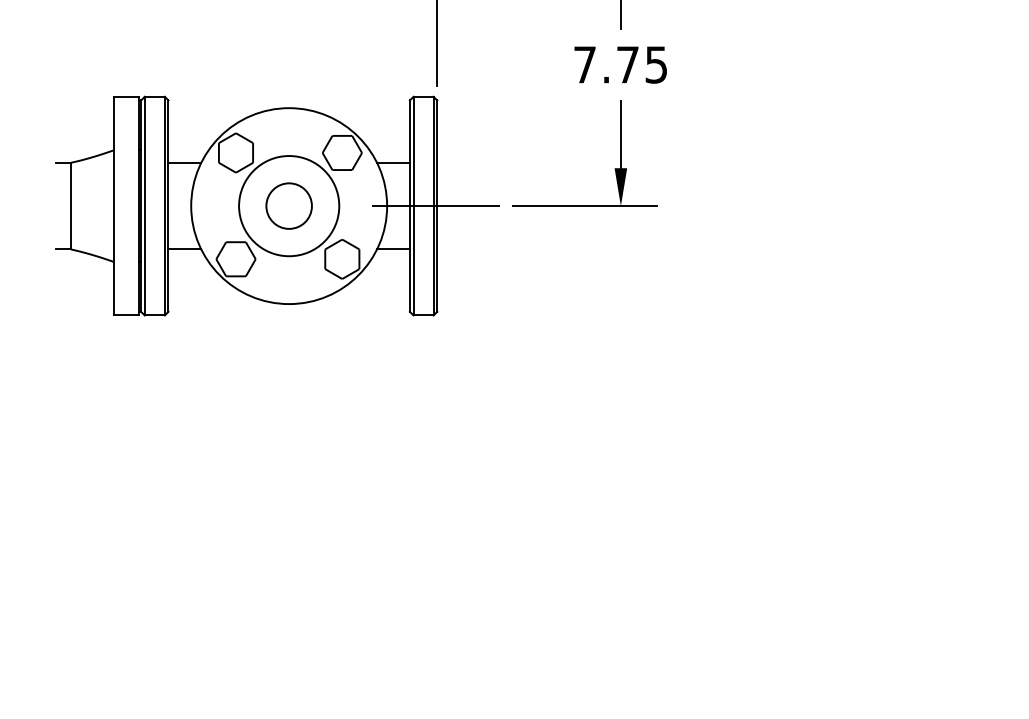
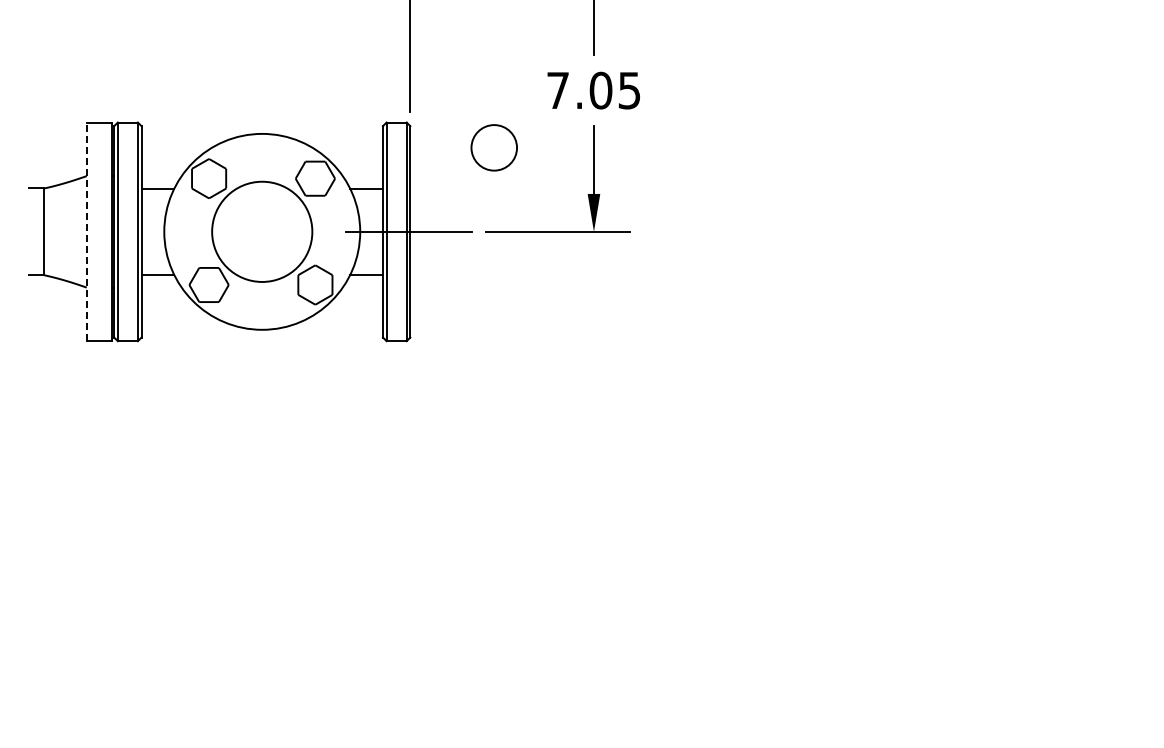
text: (627, 64) -> (600, 90), 7.75 -> 7.05
line: (113, 205) -> (86, 231), solid -> dashed
circle: (288, 205) -> (493, 147), moved

